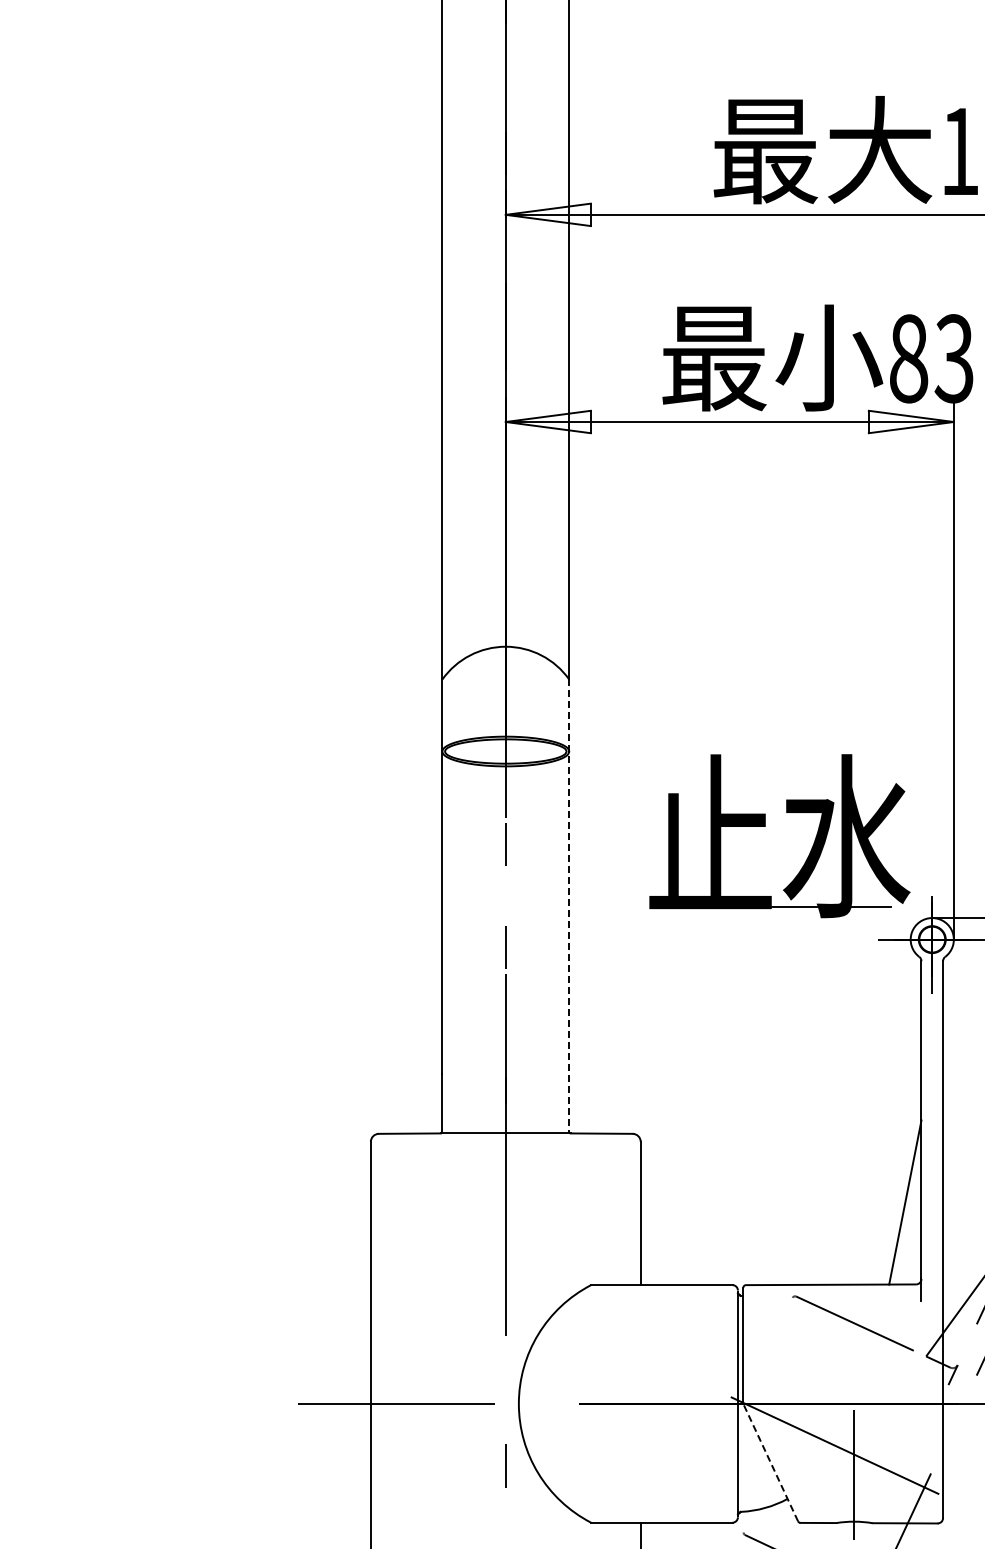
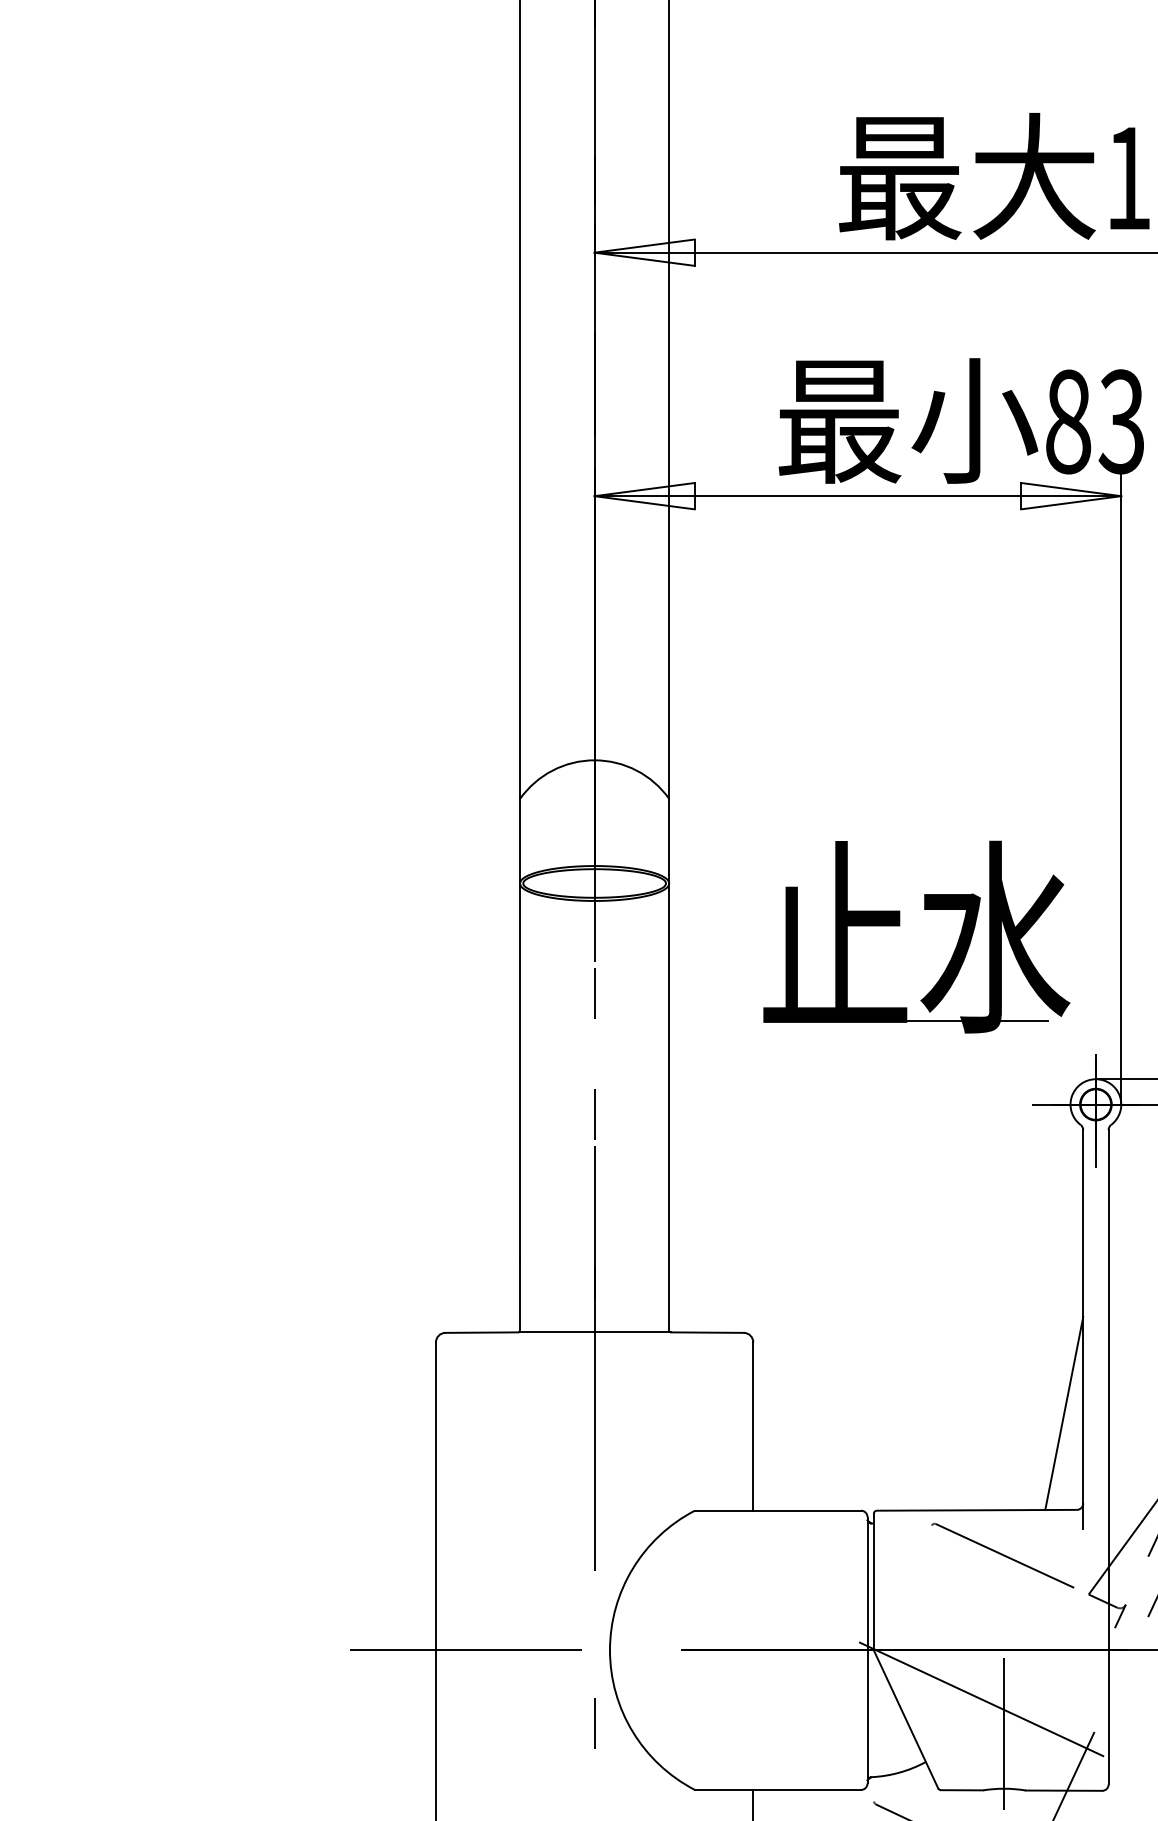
part: (765, 826) -> (899, 925), moved
line: (569, 906) -> (669, 1065), dashed -> solid
line: (770, 1462) -> (905, 1719), dashed -> solid

